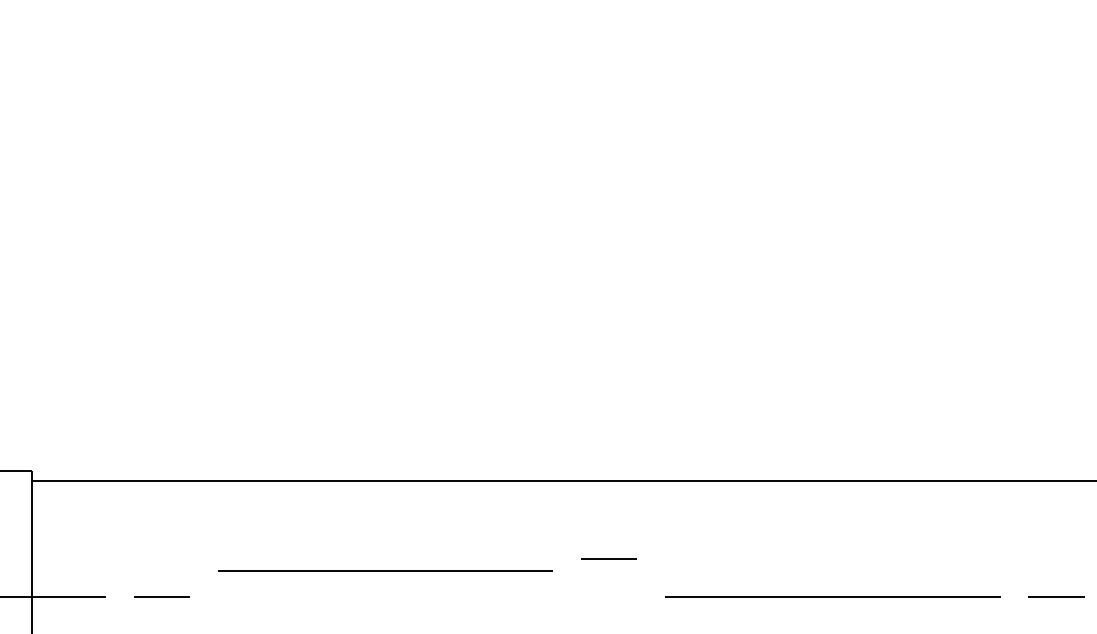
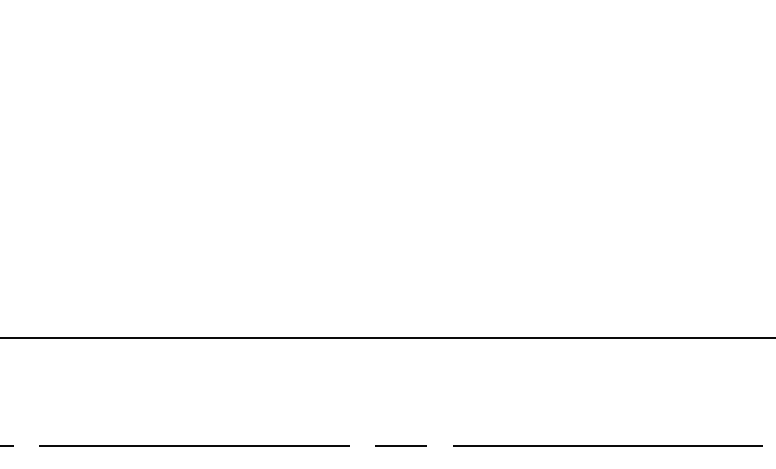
line: (608, 558) -> (400, 445), moved
line: (385, 570) -> (194, 445), moved

